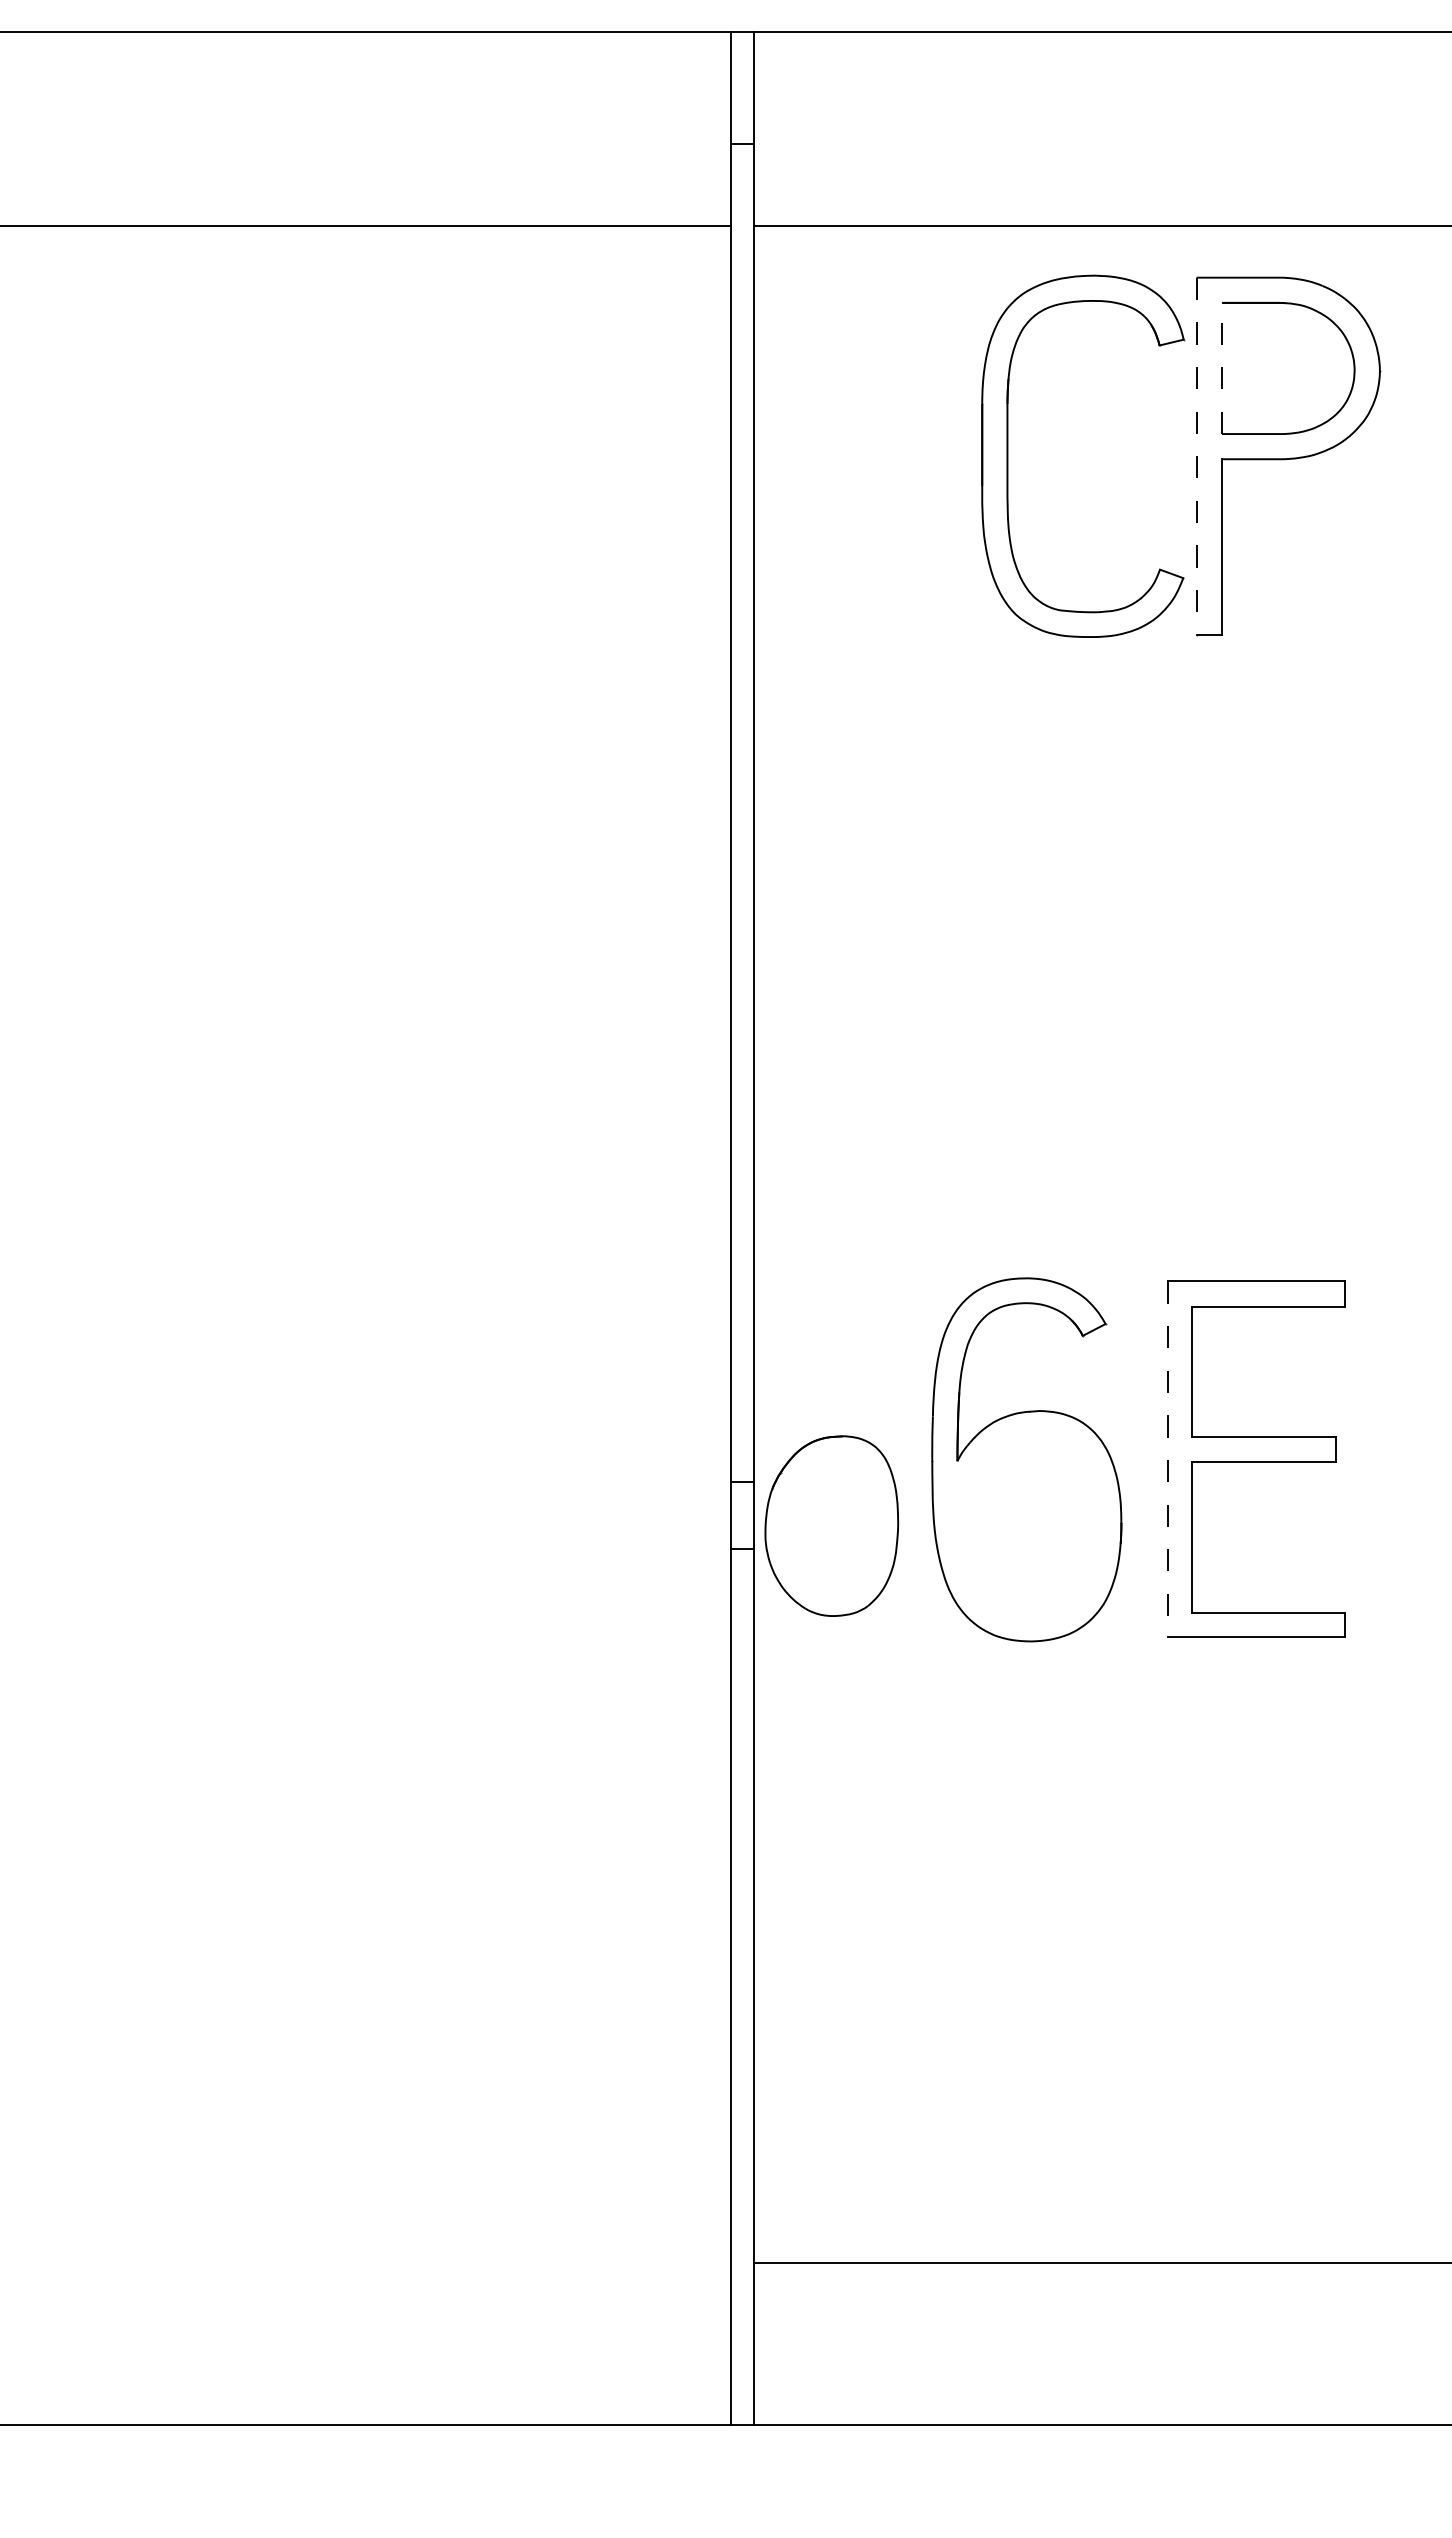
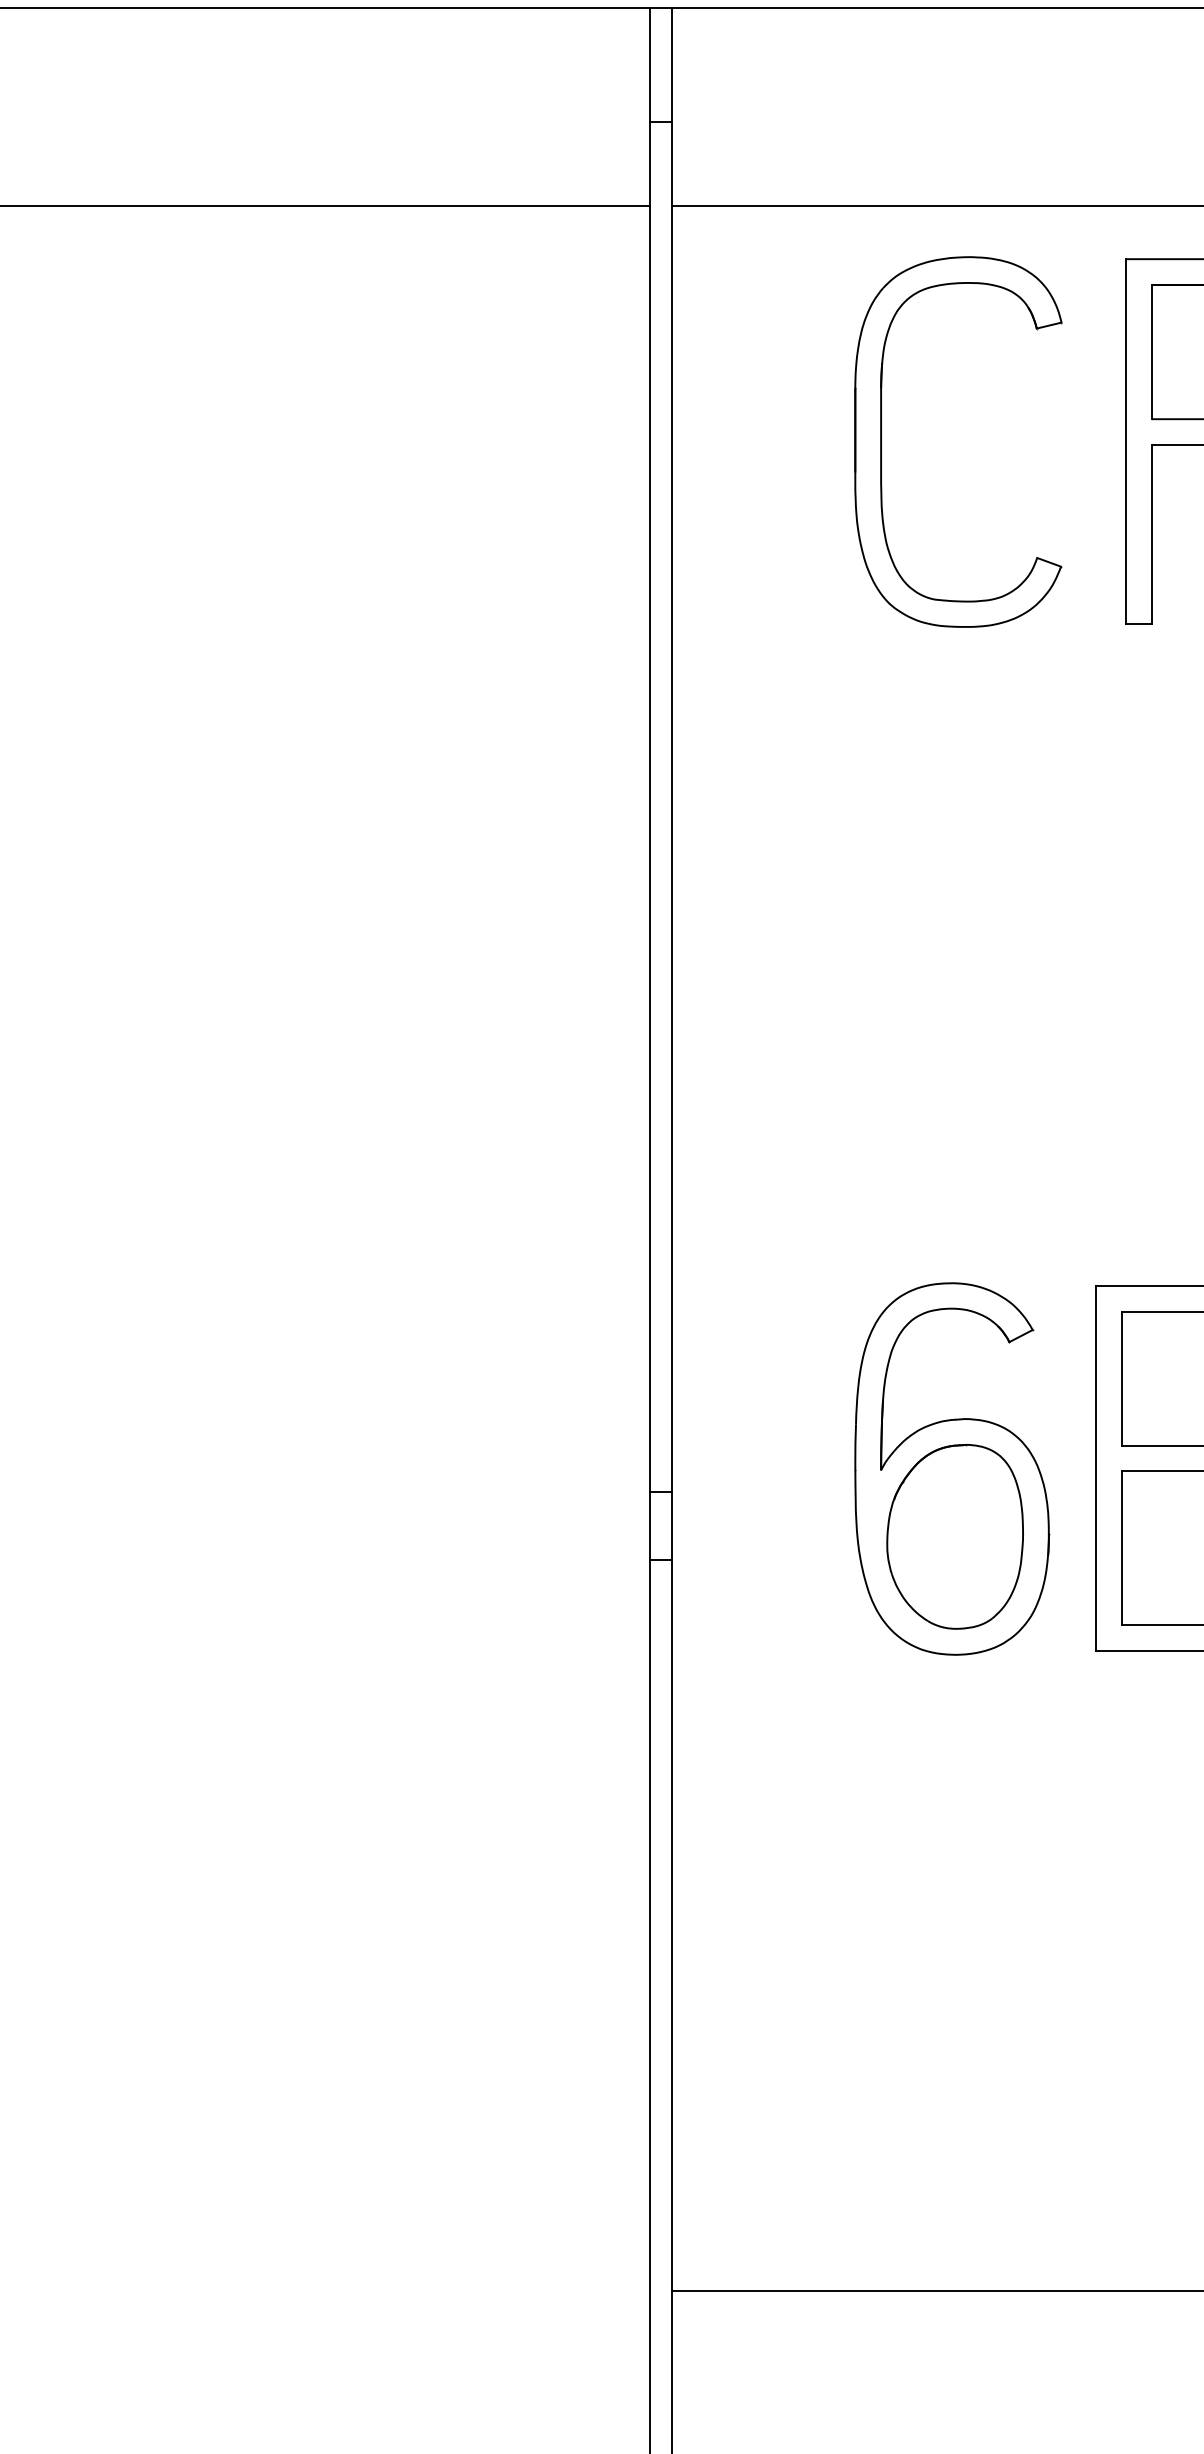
line: (1221, 368) -> (1151, 352), dashed -> solid
part: (1008, 455) -> (882, 441), moved
line: (1196, 456) -> (1125, 442), dashed -> solid
line: (1167, 1459) -> (1096, 1468), dashed -> solid
part: (831, 1525) -> (954, 1536), moved

